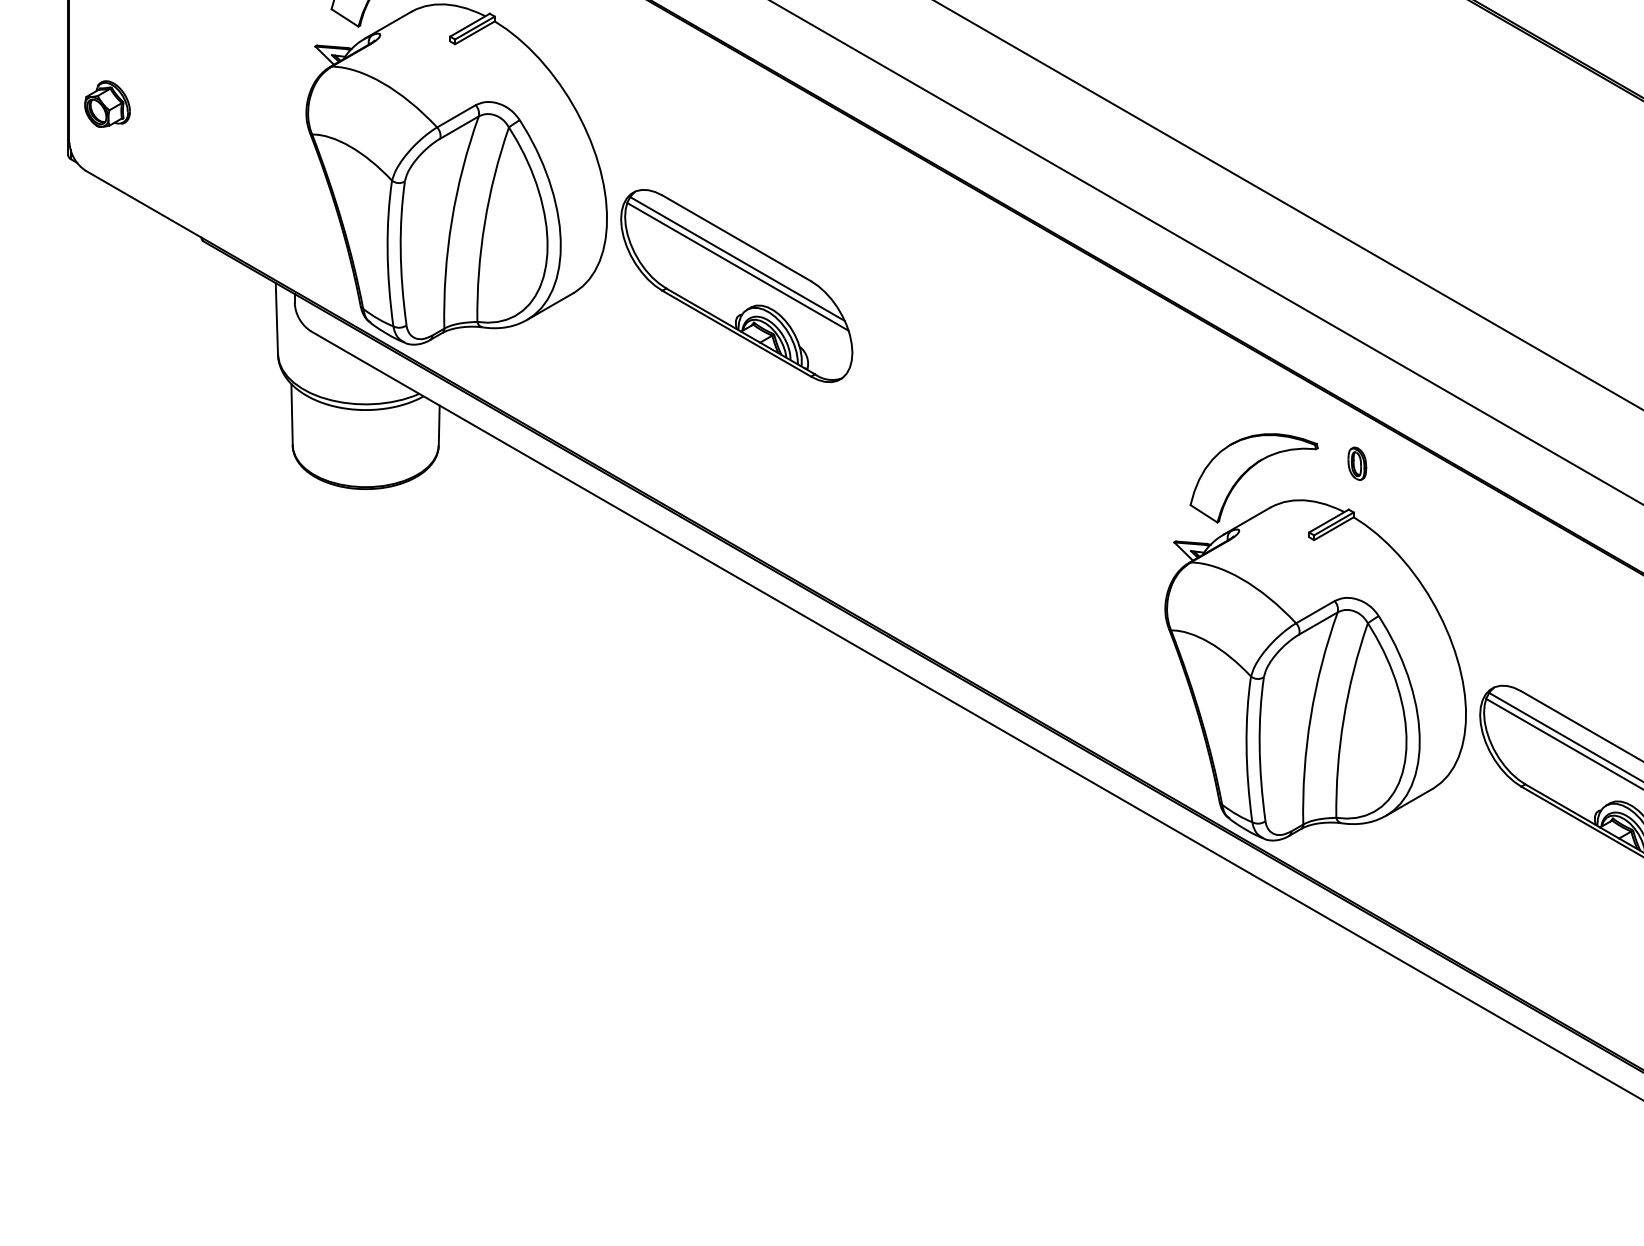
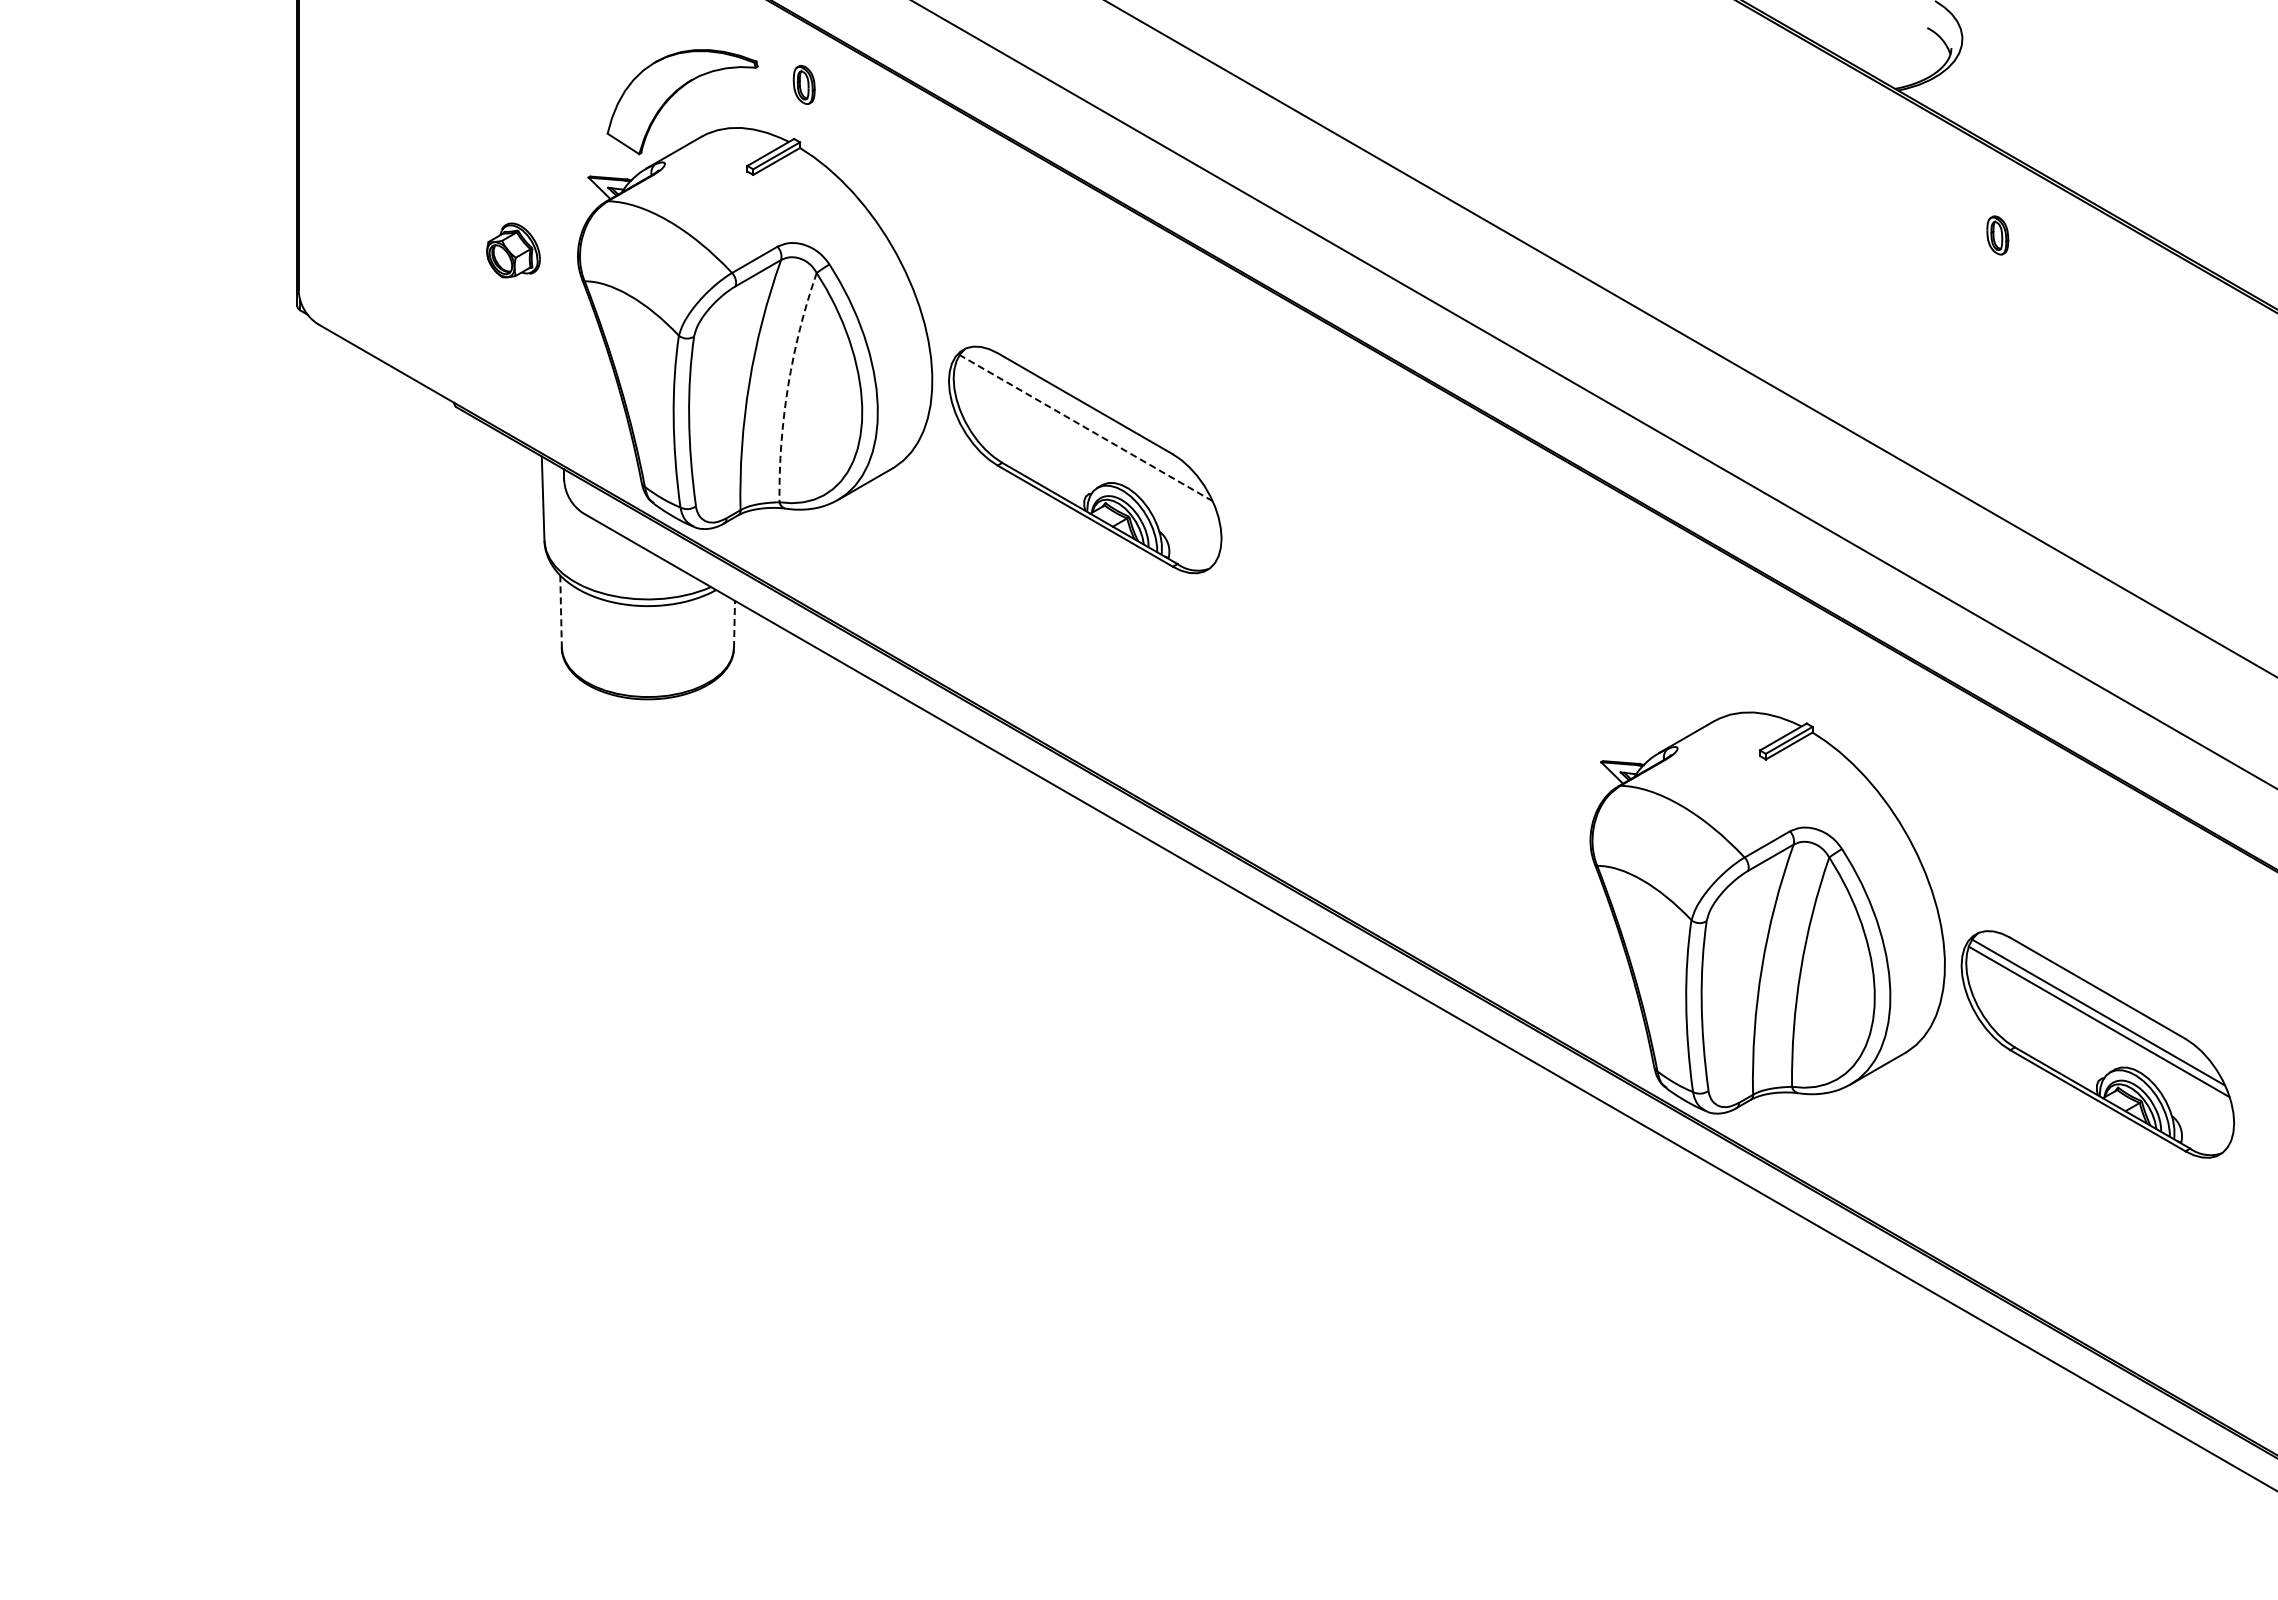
part: (107, 104) -> (513, 250), moved
arc: (485, 223) -> (788, 386), solid -> dashed
line: (736, 258) -> (1085, 427), solid -> dashed
line: (737, 266) -> (1086, 437), removed
line: (292, 415) -> (561, 612), solid -> dashed
line: (439, 425) -> (734, 624), solid -> dashed
part: (1357, 463) -> (1997, 235), moved
part: (1248, 471) -> (1688, 678), removed

